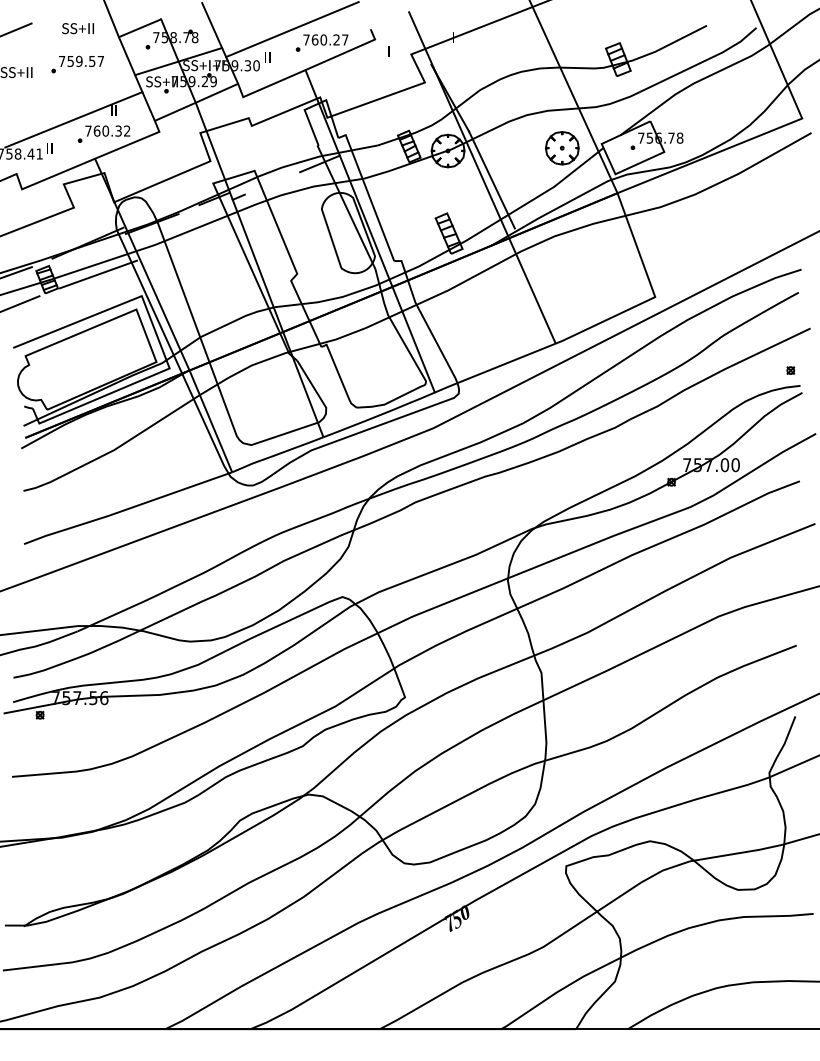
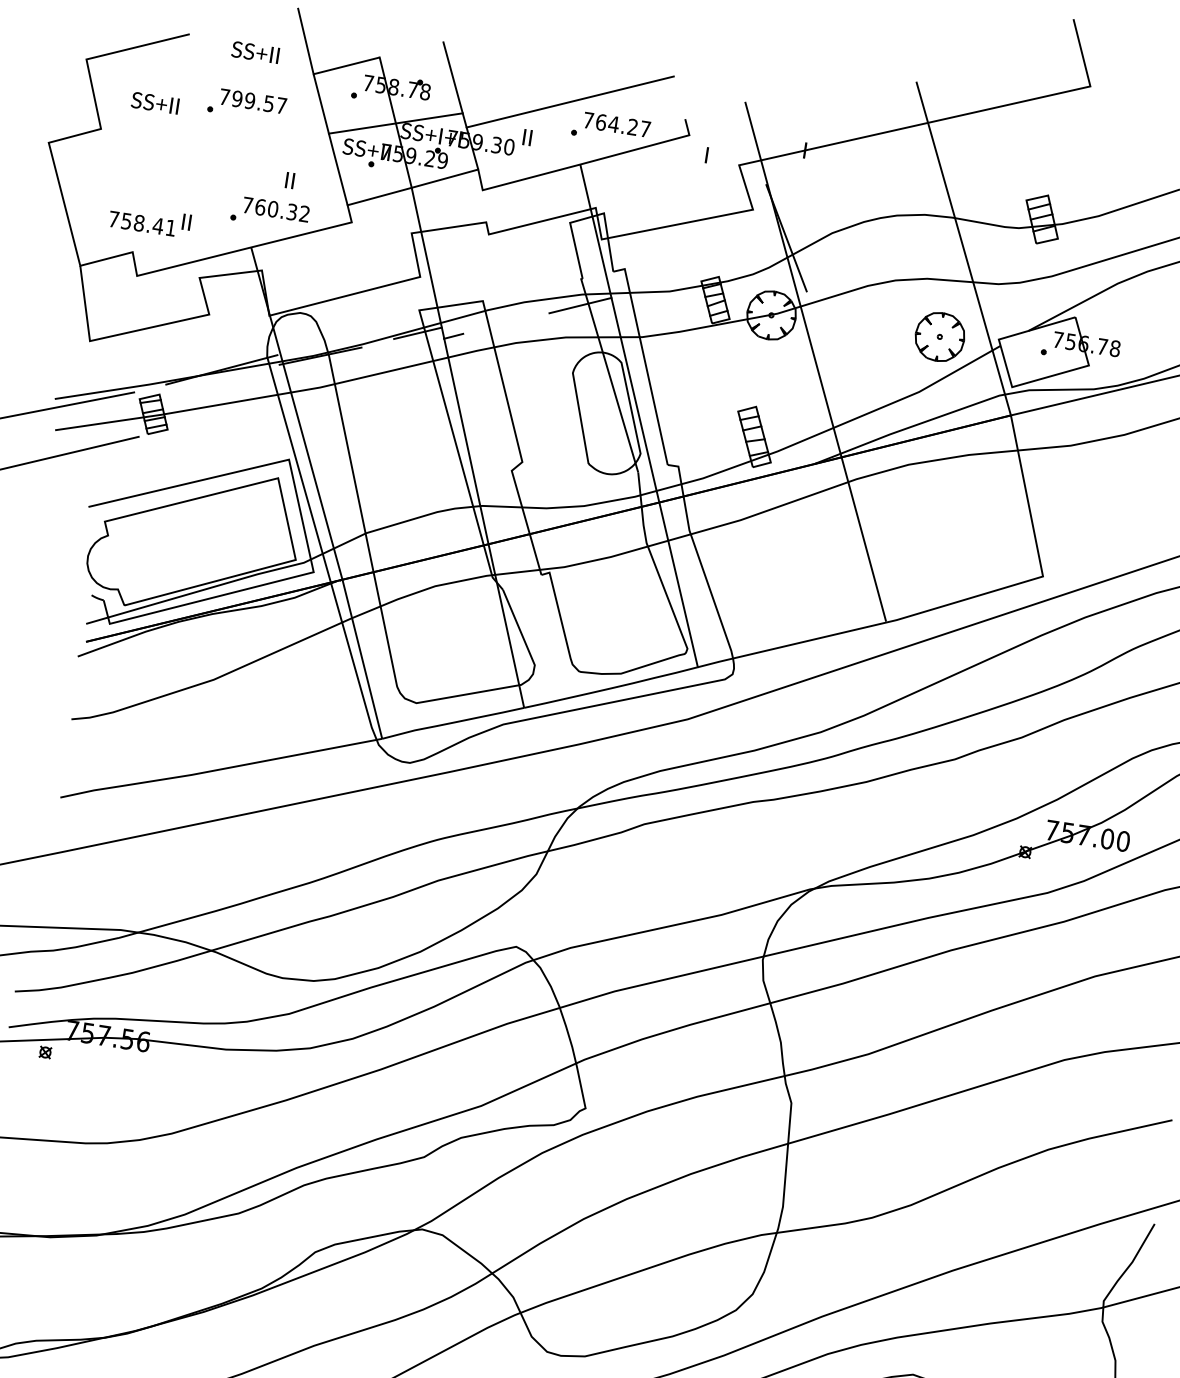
text: (323, 39) -> (613, 123), 760.27 -> 764.27
text: (70, 60) -> (237, 97), 759.57 -> 799.57
line: (73, 119) -> (228, 184), removed
line: (491, 179) -> (828, 367), removed
line: (98, 274) -> (230, 418), removed

